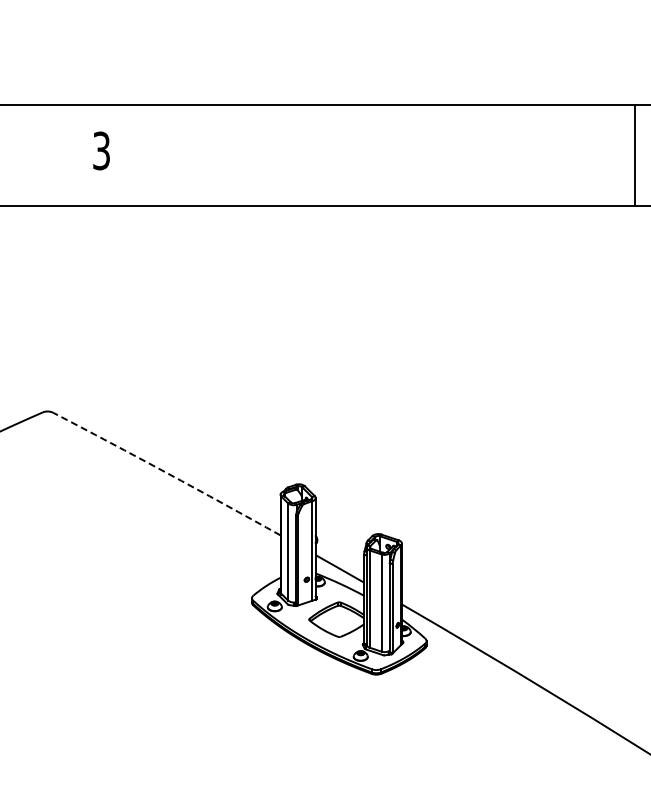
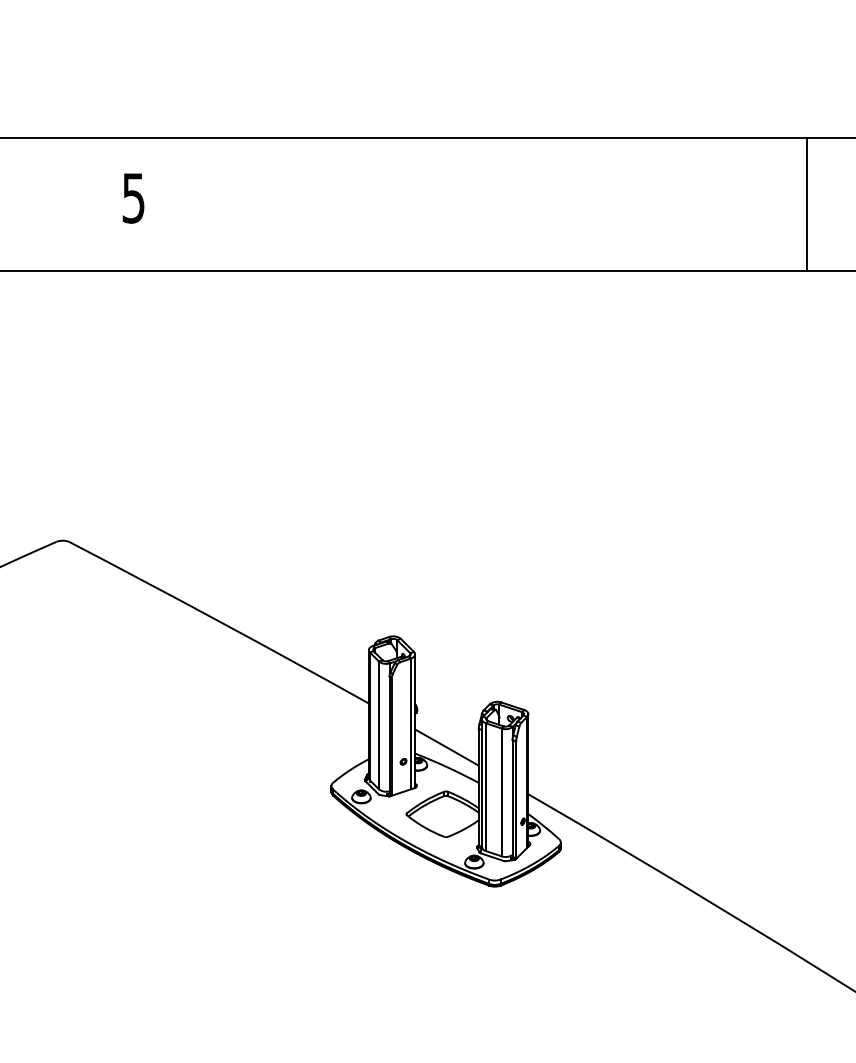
text: (101, 150) -> (133, 197), 3 -> 5
line: (634, 155) -> (806, 204), moved
arc: (167, 473) -> (220, 622), dashed -> solid

